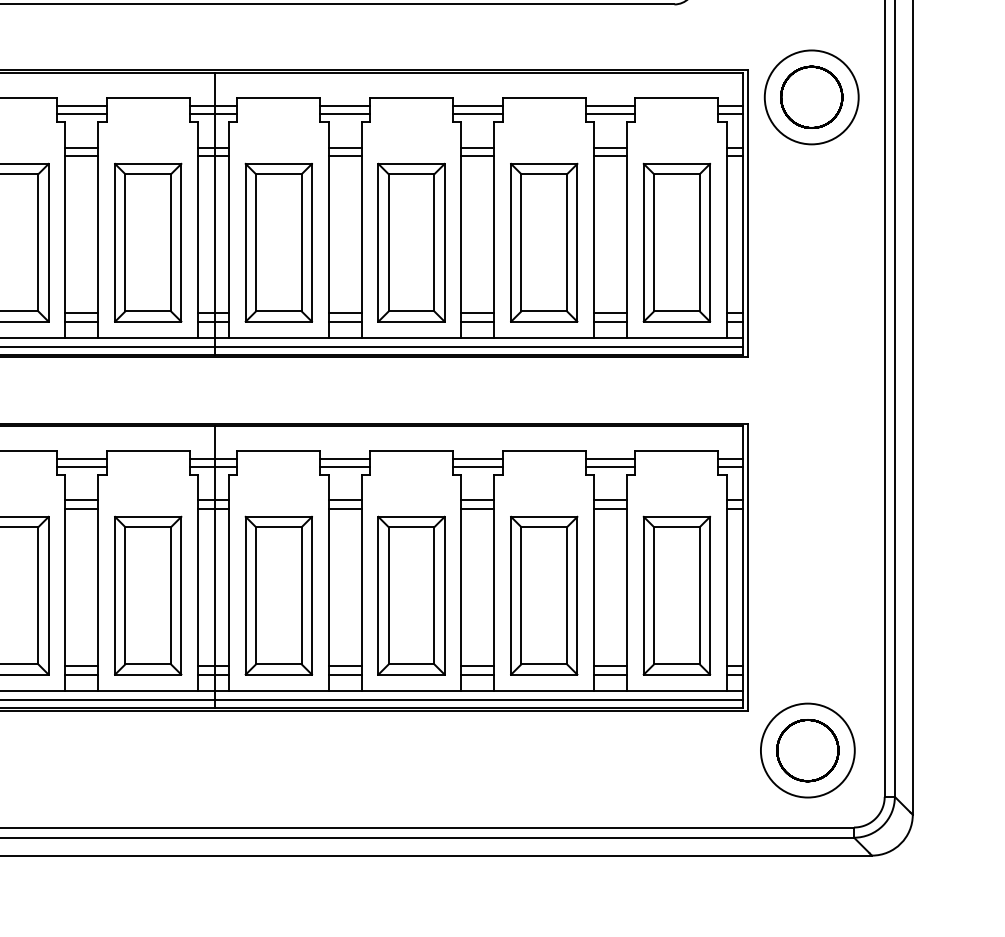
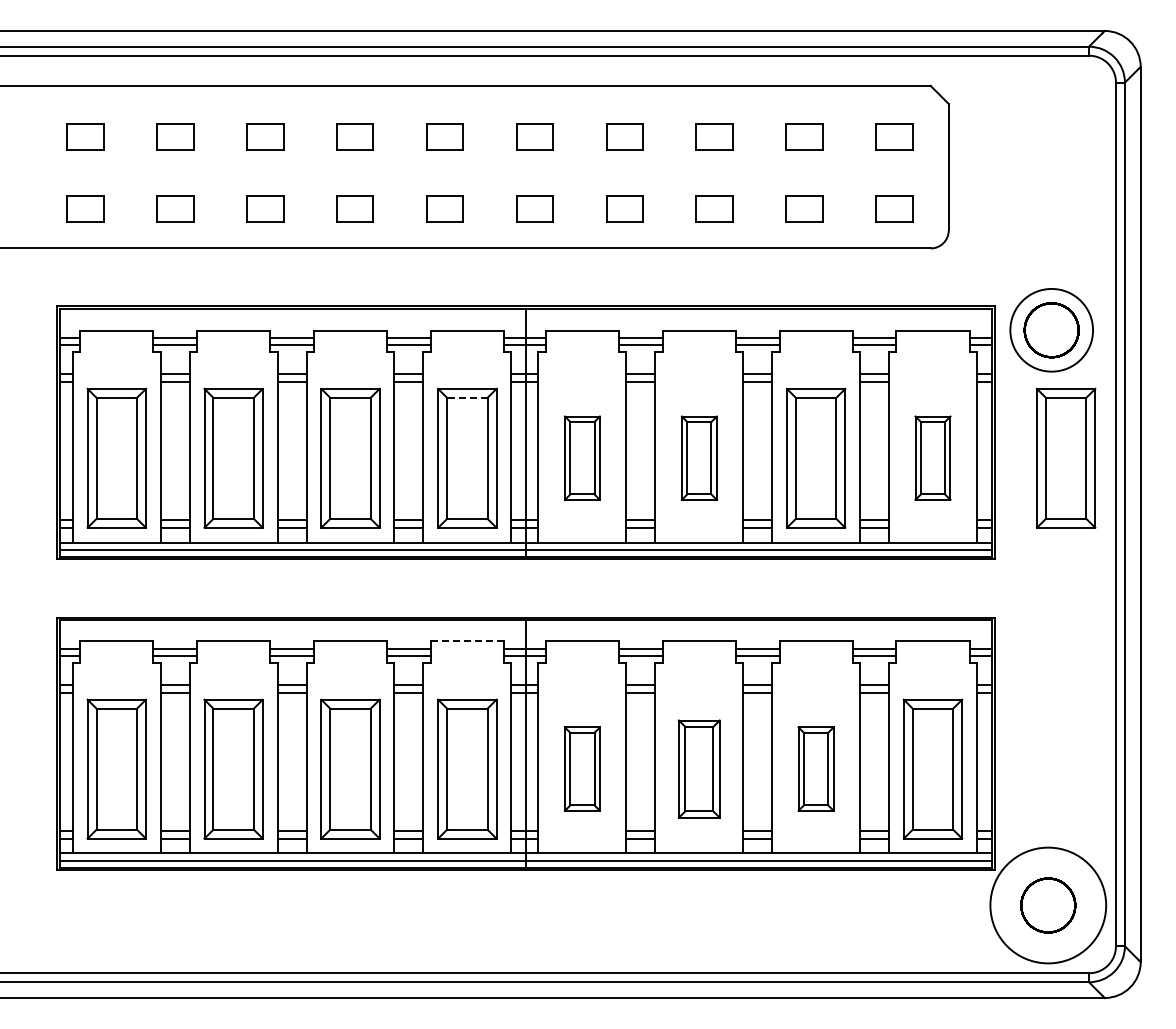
line: (147, 173) -> (466, 397), solid -> dashed
part: (278, 241) -> (582, 457), size x0.6
part: (411, 241) -> (699, 457), size x0.6
part: (676, 241) -> (932, 457), size x0.6
part: (827, 241) -> (1065, 457), added
line: (148, 450) -> (467, 641), solid -> dashed
part: (278, 594) -> (582, 768), size x0.6
part: (411, 594) -> (699, 768), size x0.7
part: (543, 594) -> (815, 768), size x0.6
circle: (806, 750) -> (1047, 905), size x1.4

